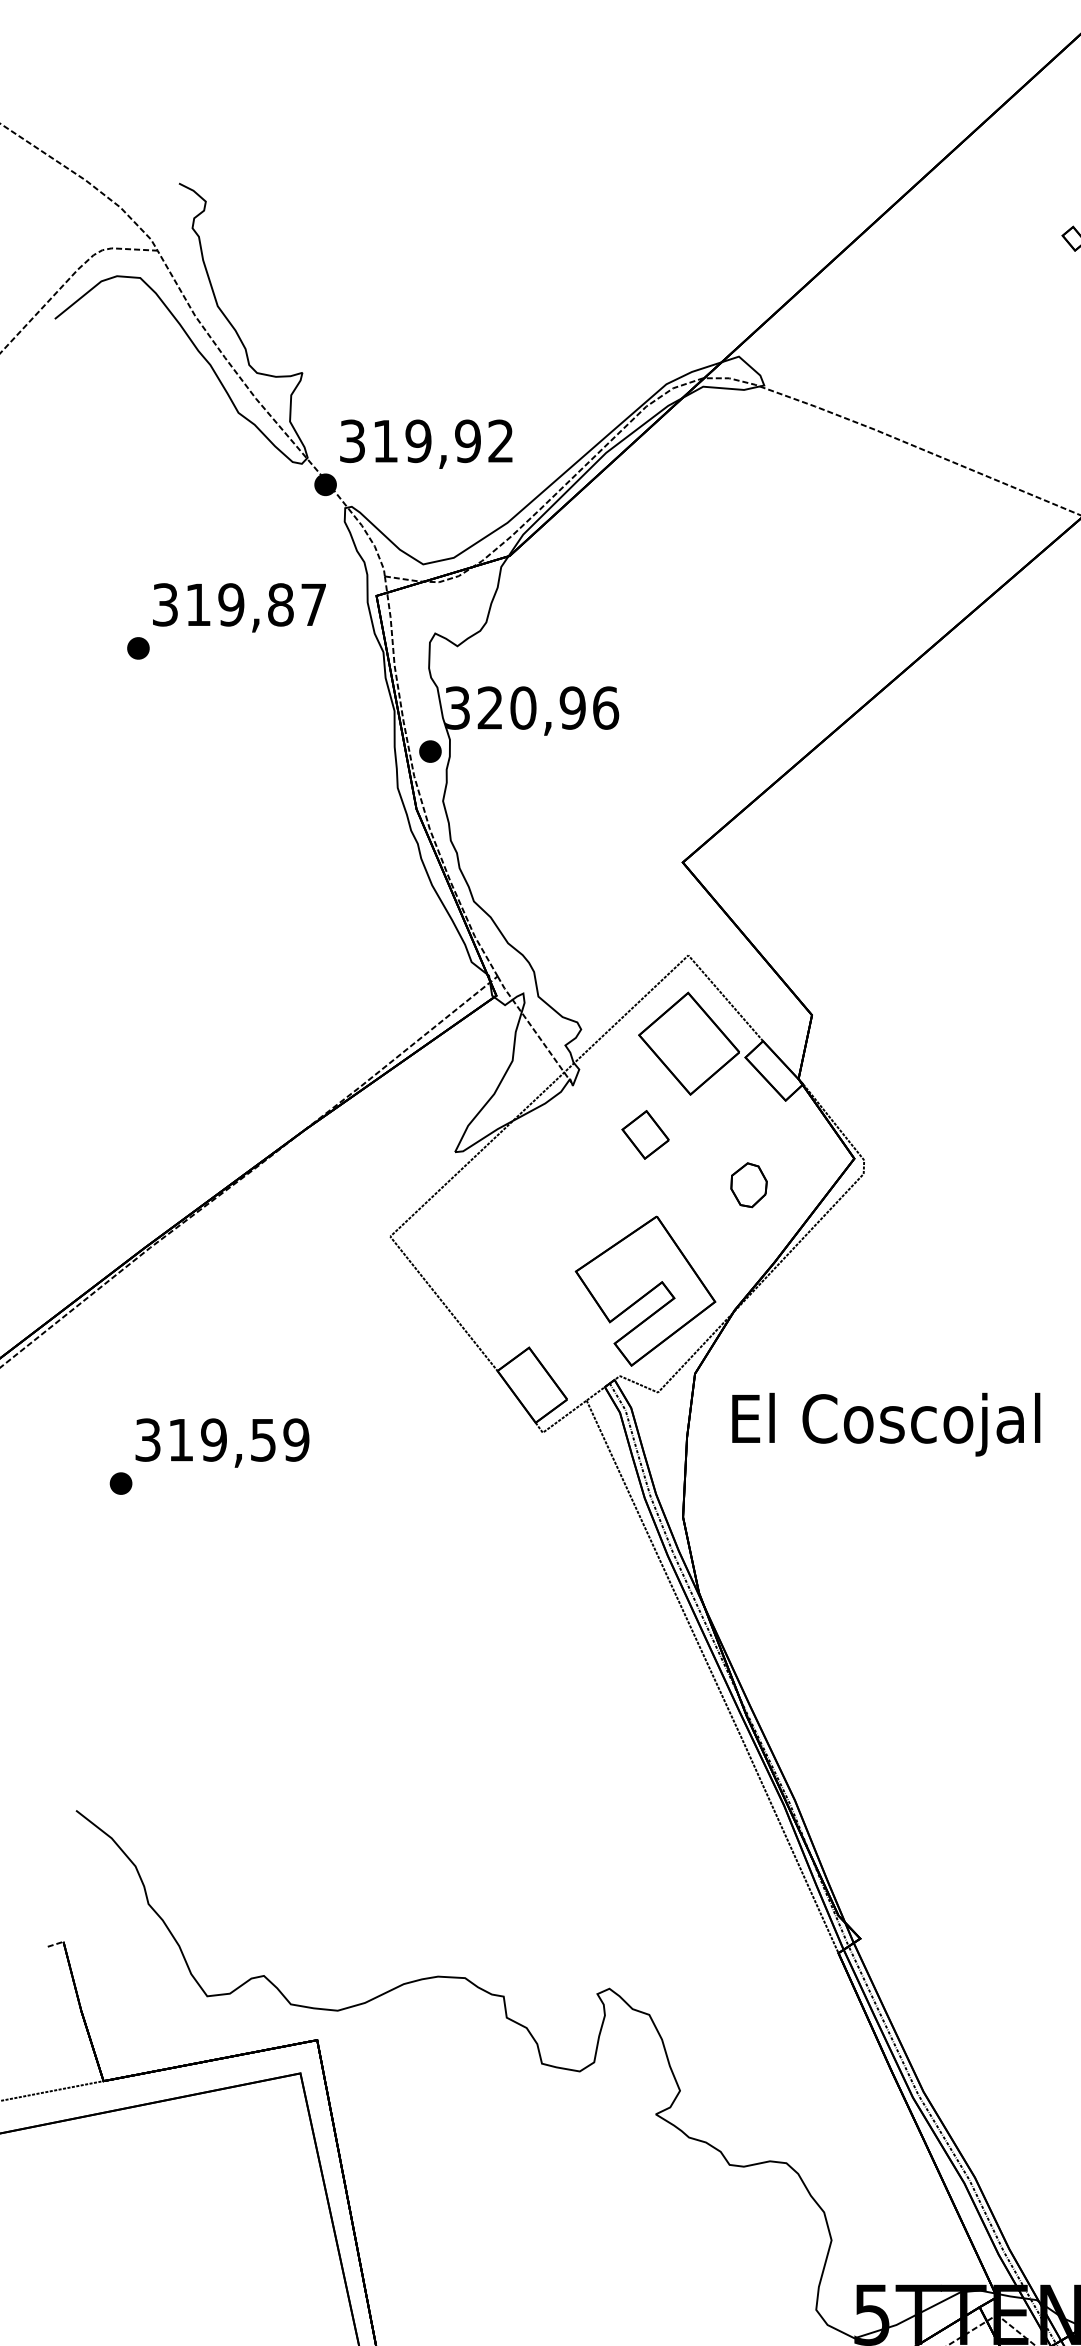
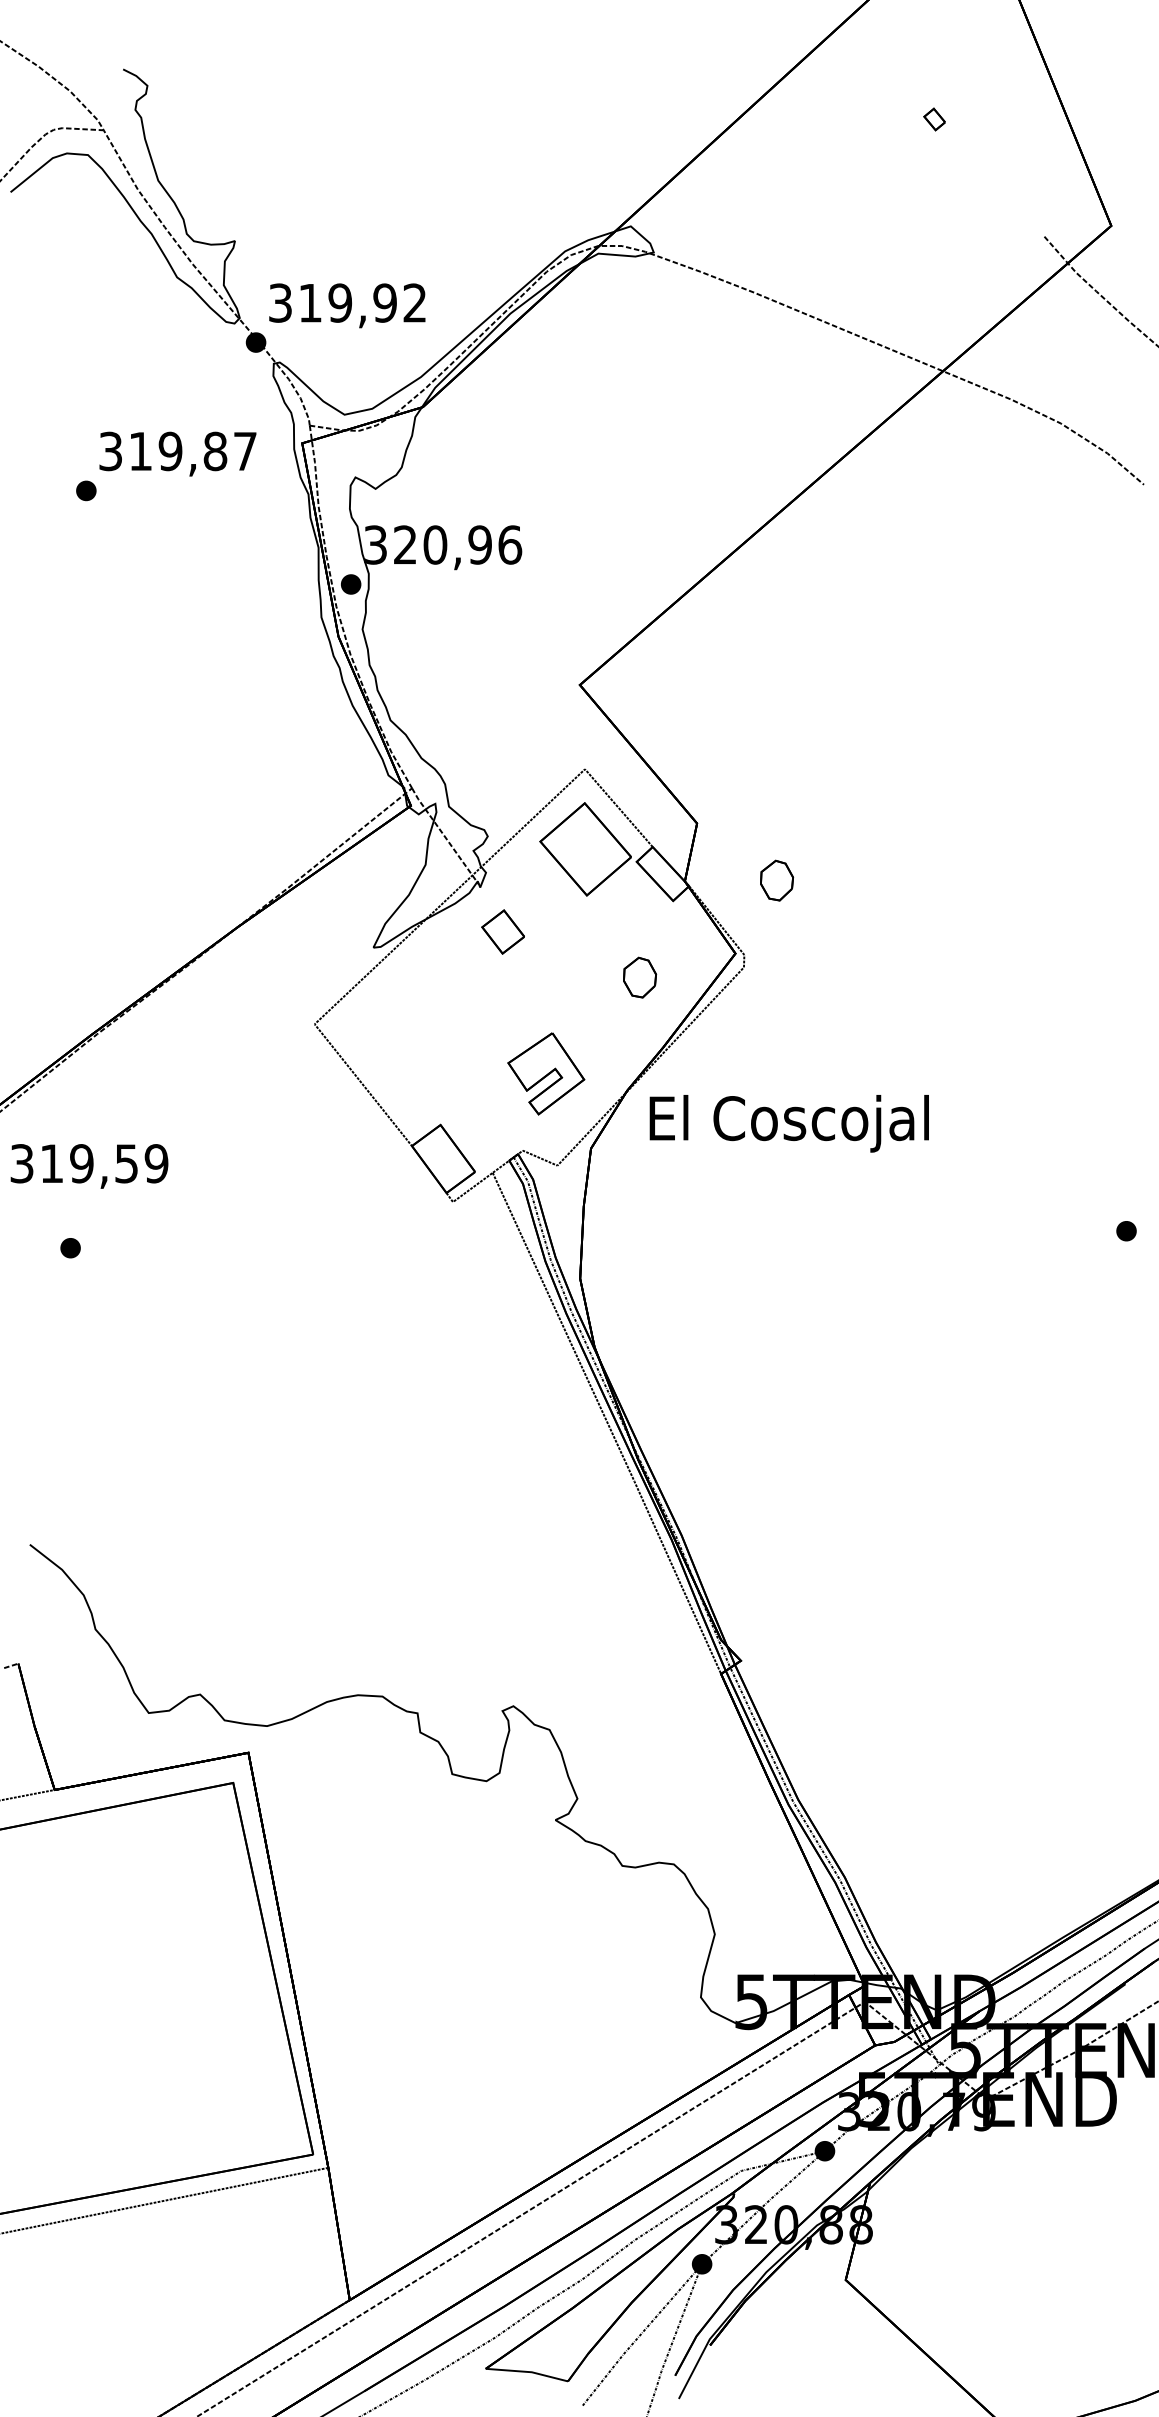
part: (900, 1078) -> (777, 880), added
part: (644, 1134) -> (502, 931), moved
part: (645, 1290) -> (546, 1073), size x0.6
text: (885, 1424) -> (788, 1123), moved
text: (222, 1443) -> (89, 1166), moved

